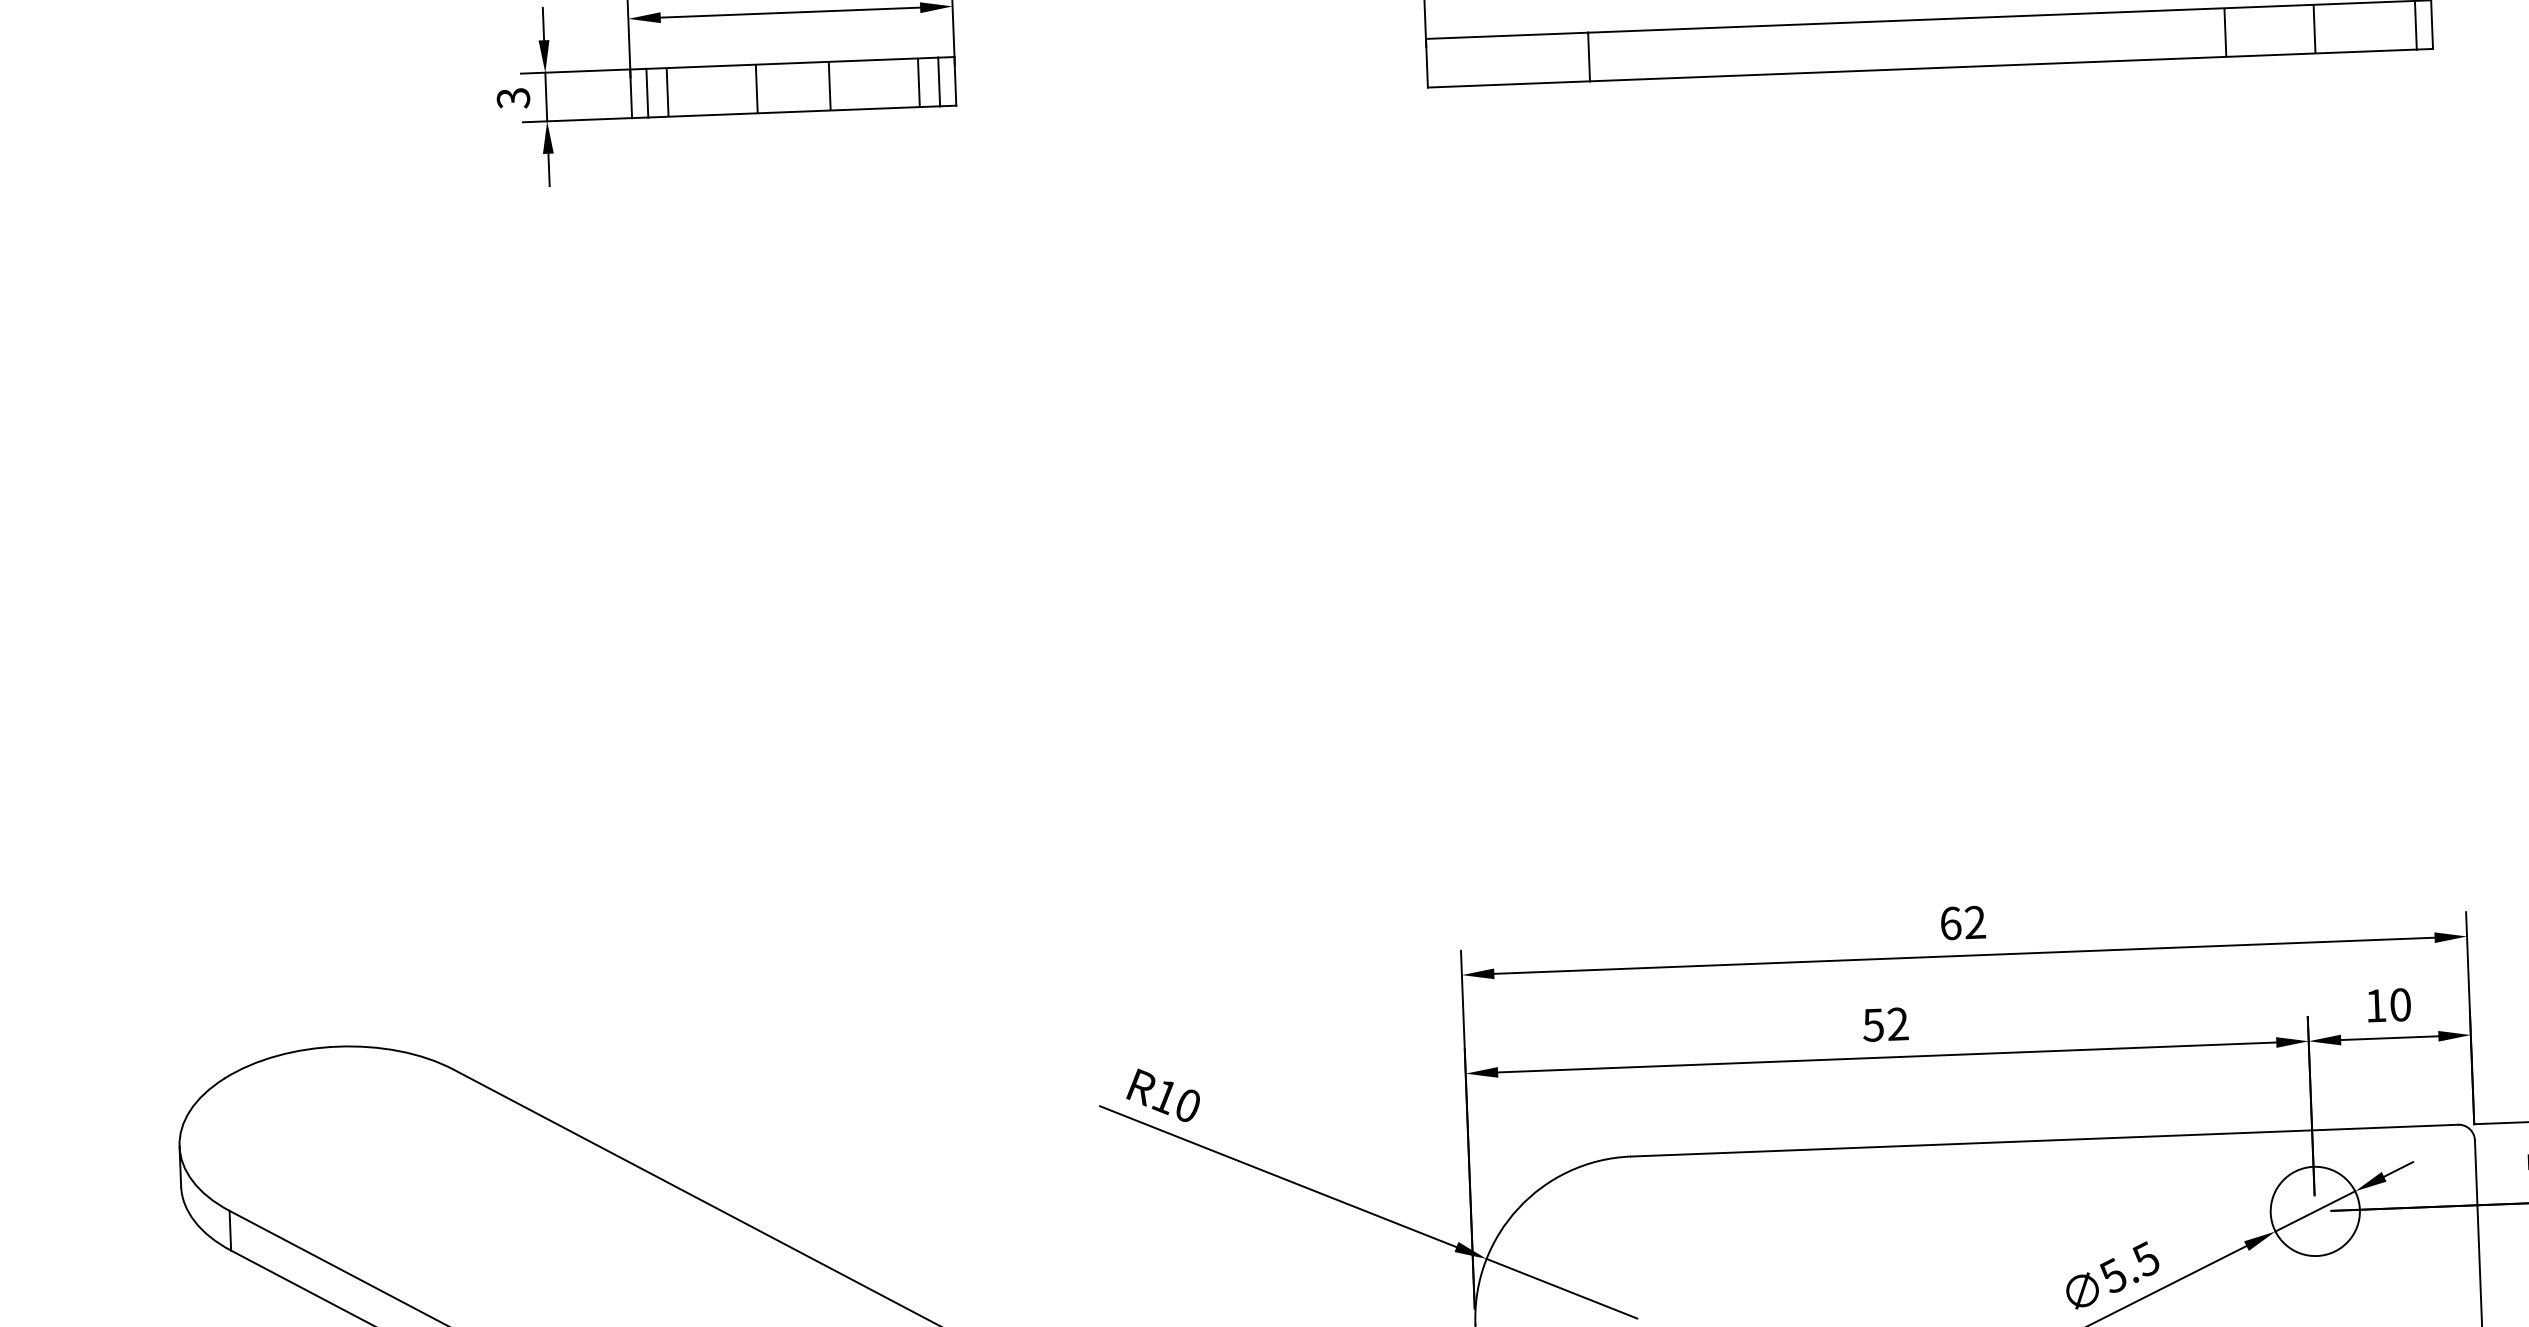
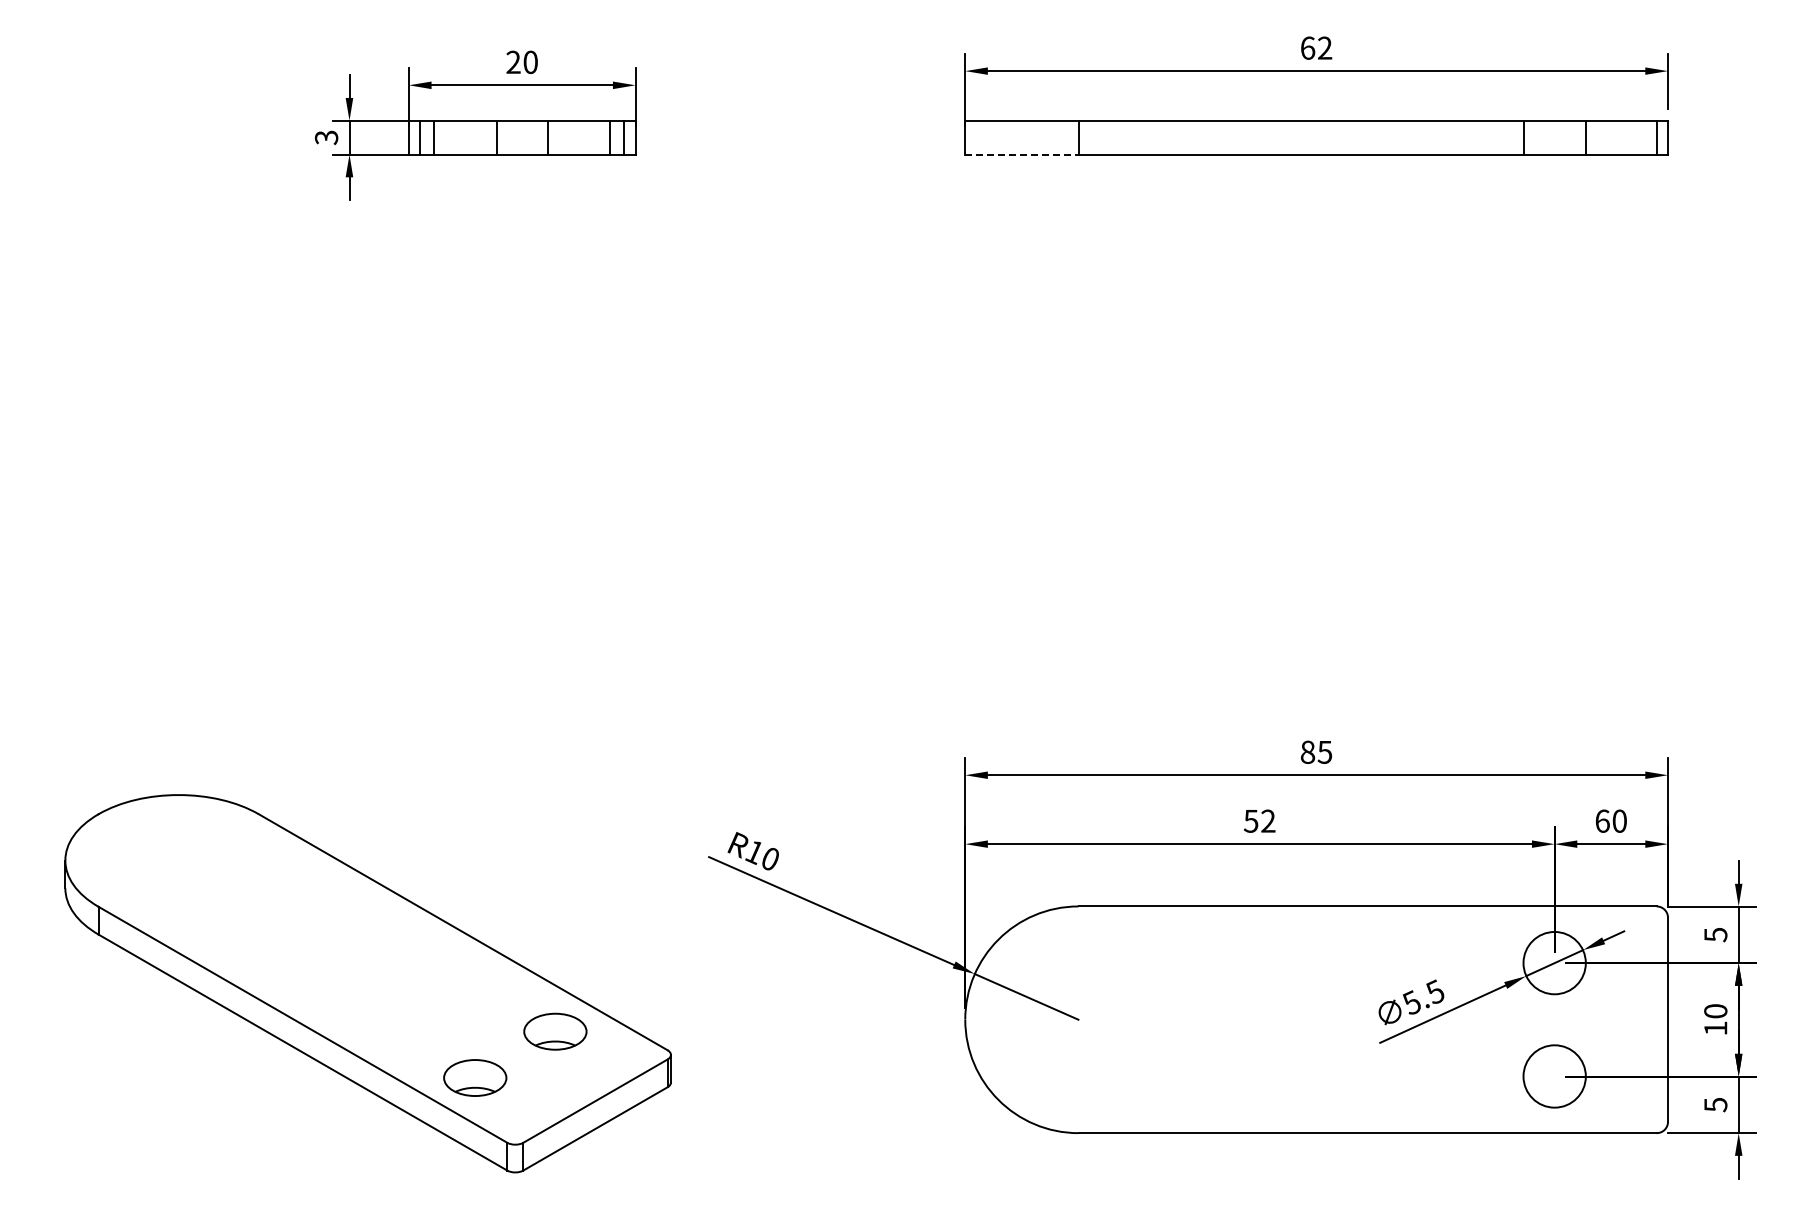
line: (1508, 84) -> (1021, 154), solid -> dashed
text: (1963, 921) -> (1316, 751), 62 -> 85
text: (2375, 1004) -> (1602, 820), 10 -> 60

